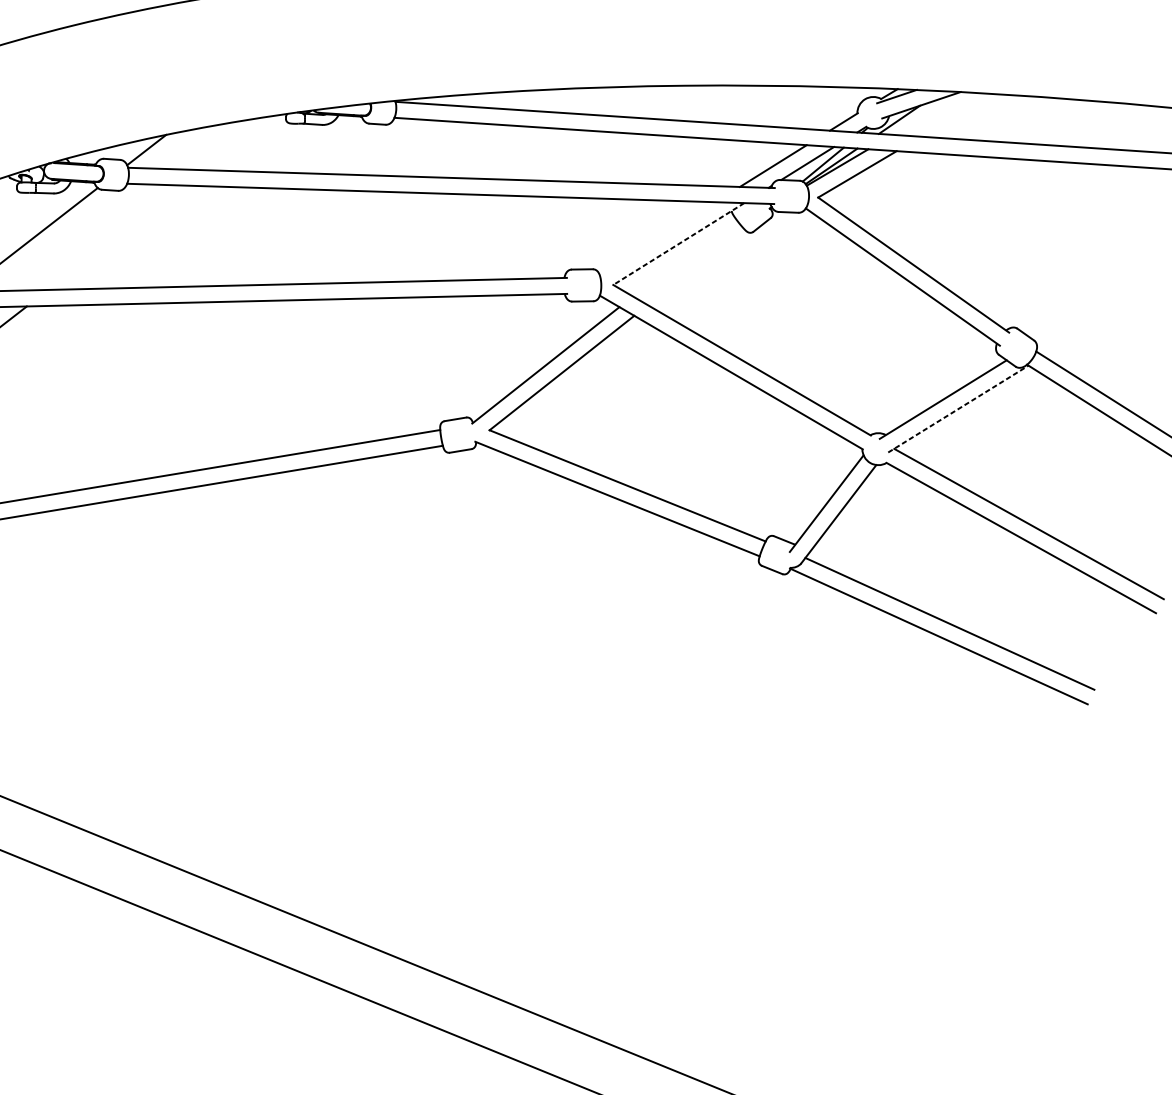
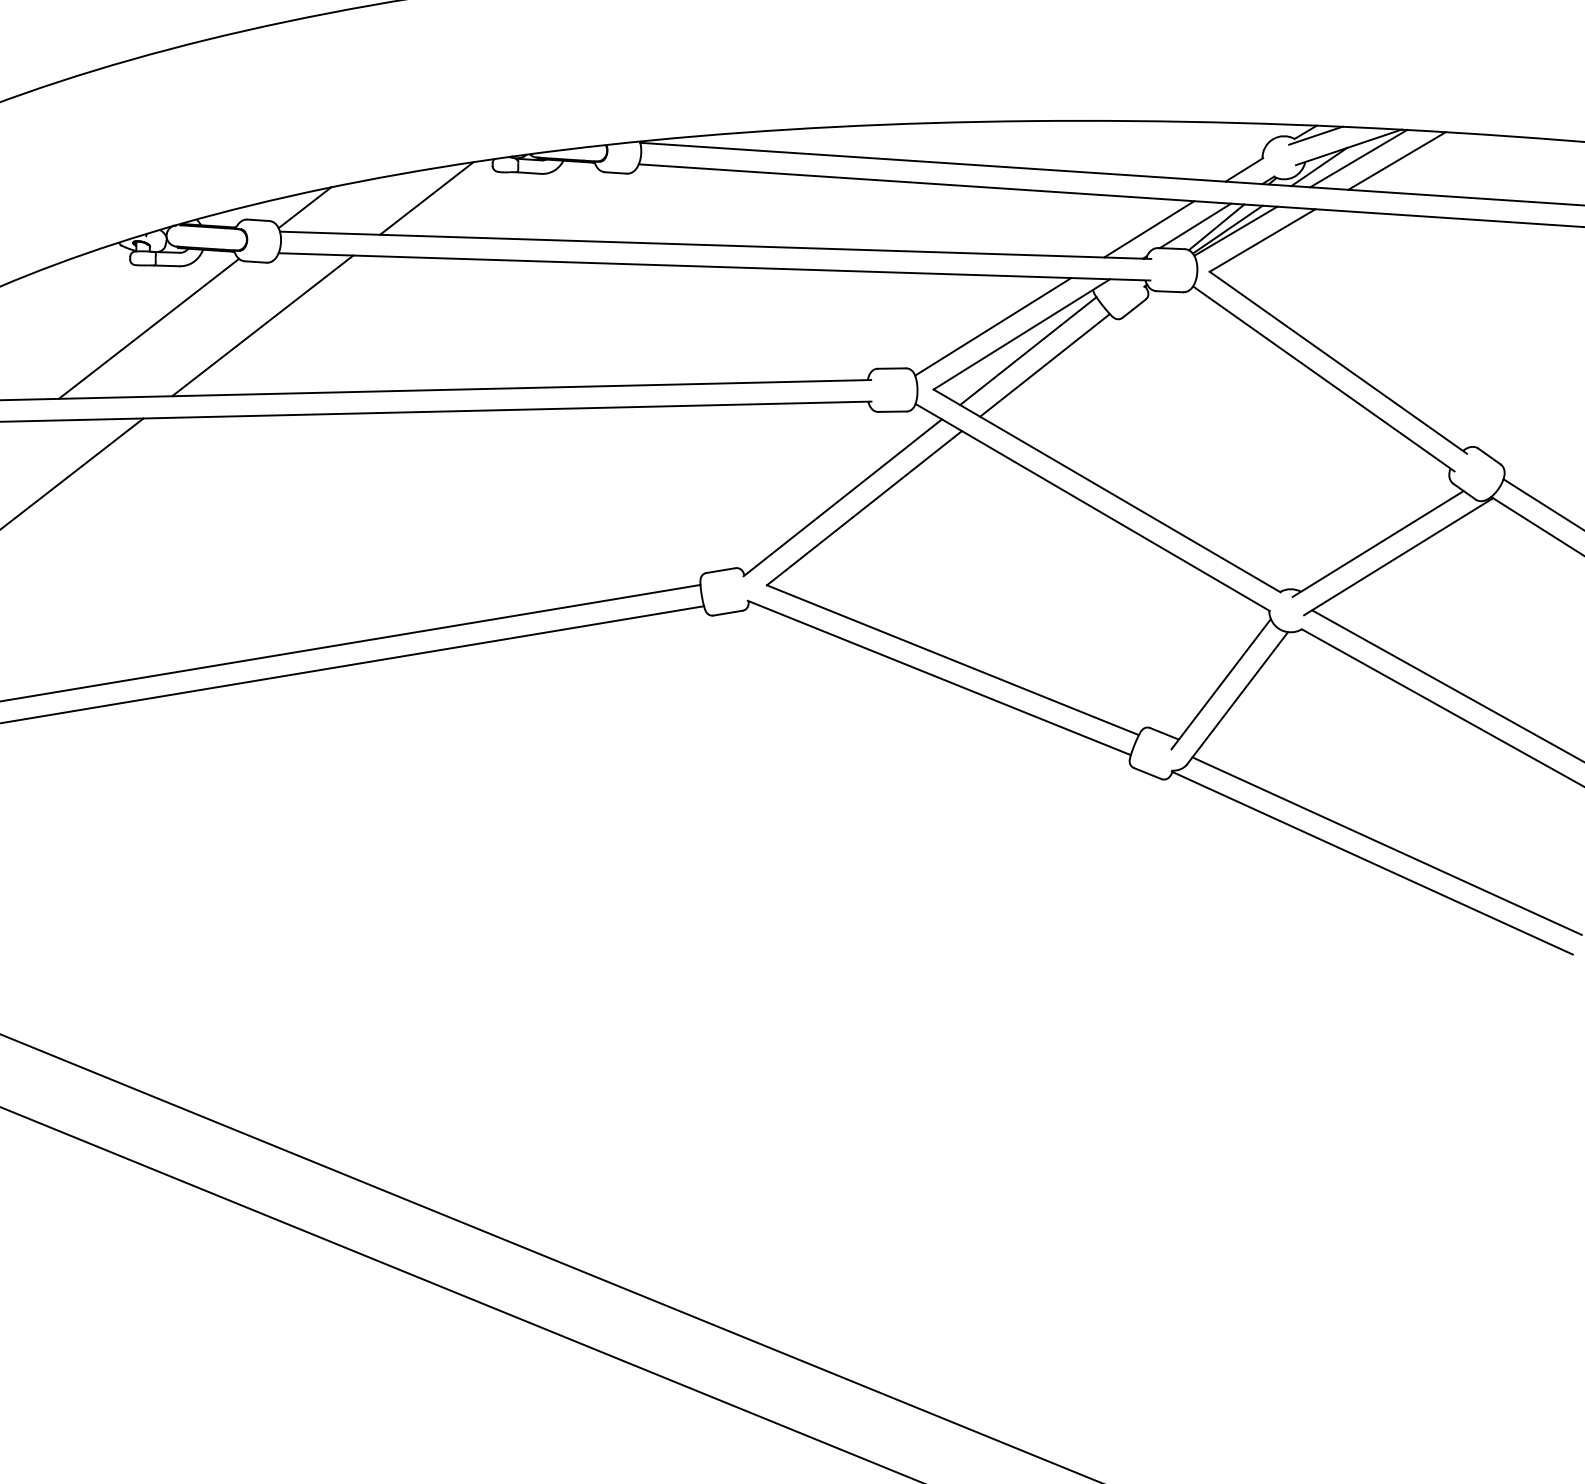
line: (928, 113) -> (1358, 158), added
line: (956, 114) -> (1396, 160), added
line: (236, 143) -> (426, 198), added
line: (115, 237) -> (262, 325), added
line: (657, 238) -> (993, 326), added
line: (678, 244) -> (1021, 334), dashed -> solid
line: (683, 256) -> (1028, 351), added
line: (695, 267) -> (1044, 365), added
line: (959, 408) -> (1399, 556), dashed -> solid

